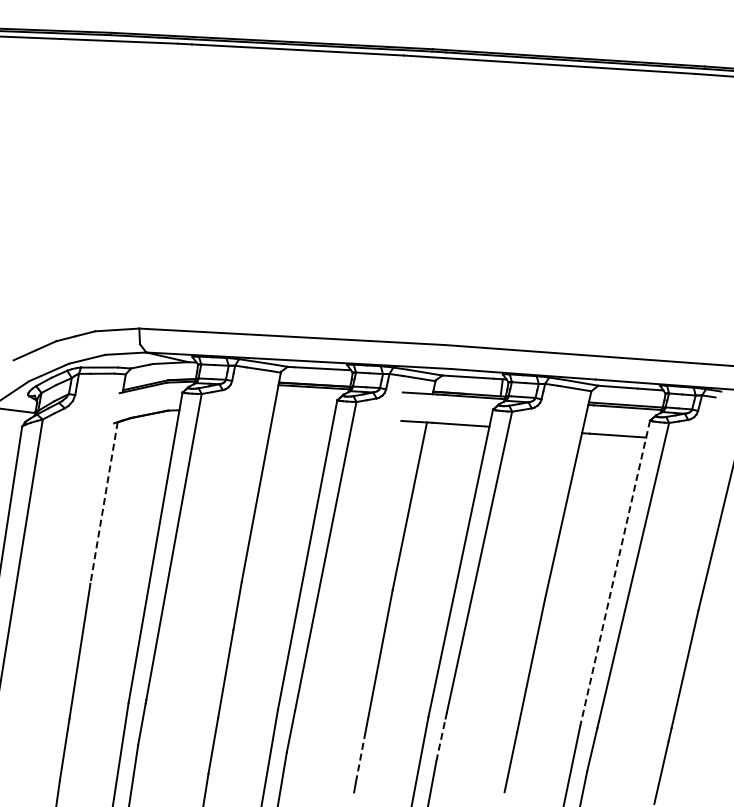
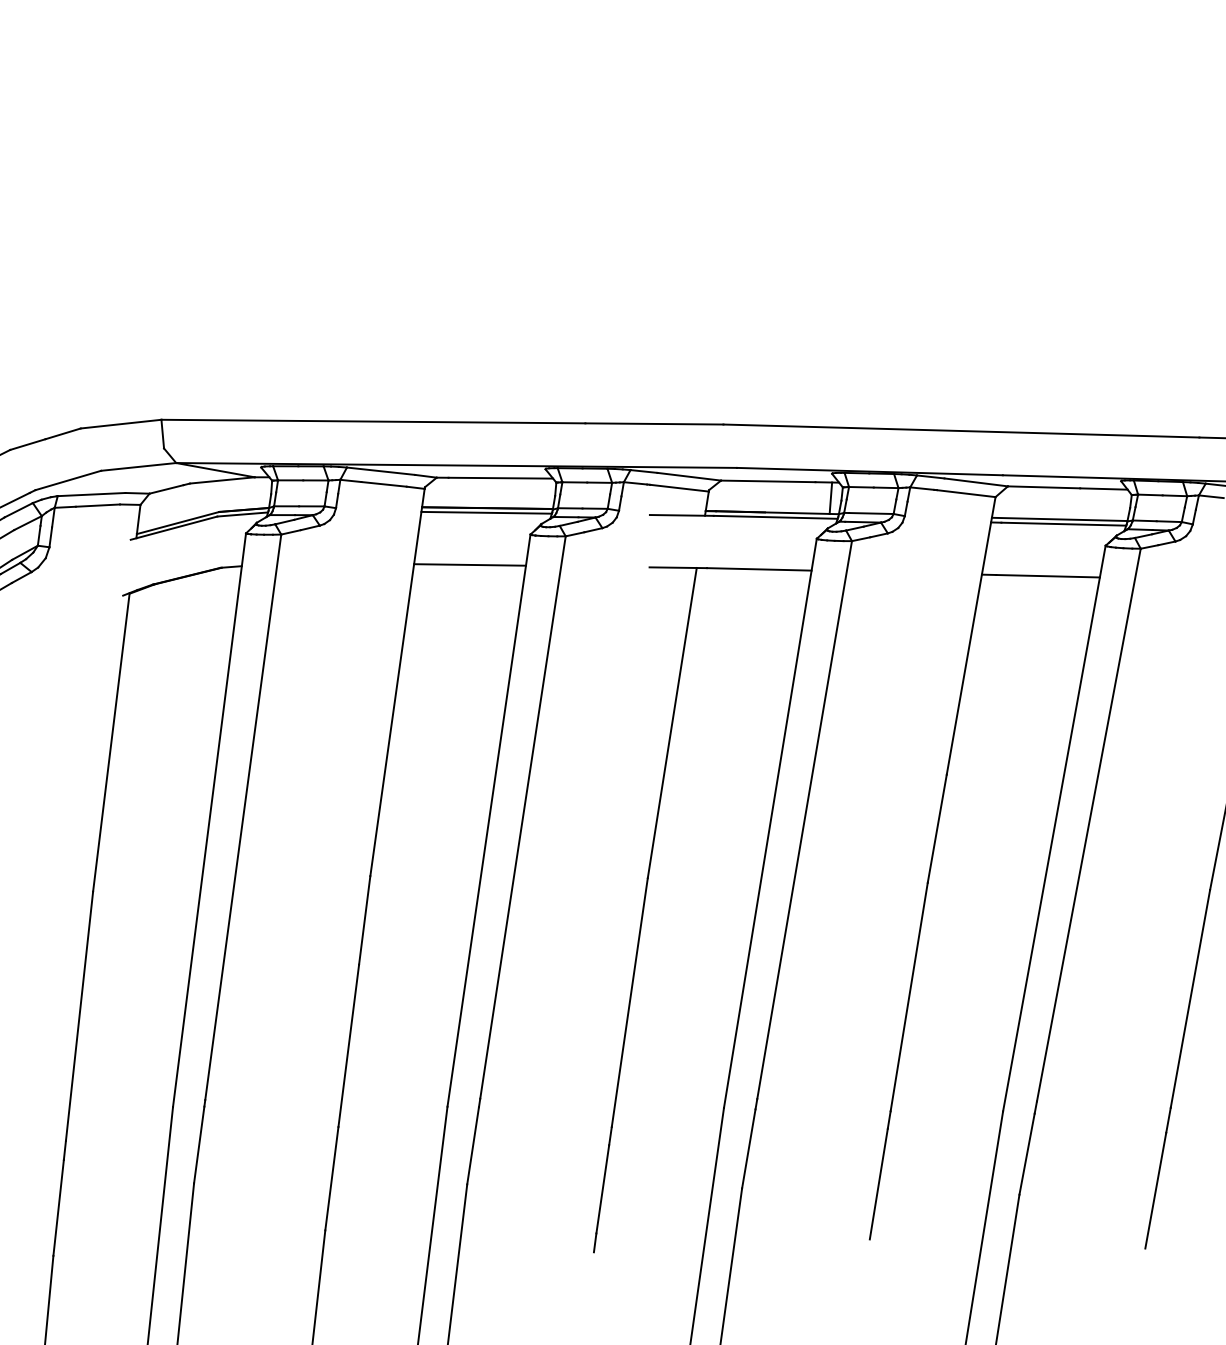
line: (303, 415) -> (469, 565), added
line: (104, 502) -> (112, 741), dashed -> solid
line: (615, 573) -> (1054, 829), dashed -> solid
line: (440, 739) -> (747, 1148), dashed -> solid
line: (360, 757) -> (602, 1187), dashed -> solid

